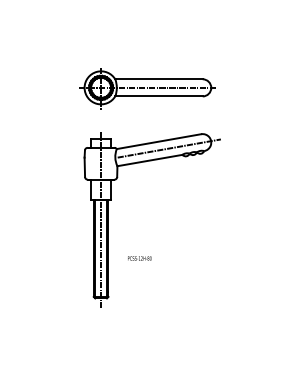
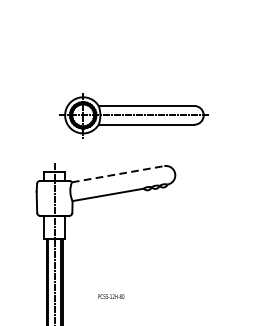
part: (147, 88) -> (133, 116), moved
line: (159, 141) -> (118, 174), solid -> dashed
line: (168, 148) -> (128, 181), removed
text: (139, 258) -> (110, 296), moved

